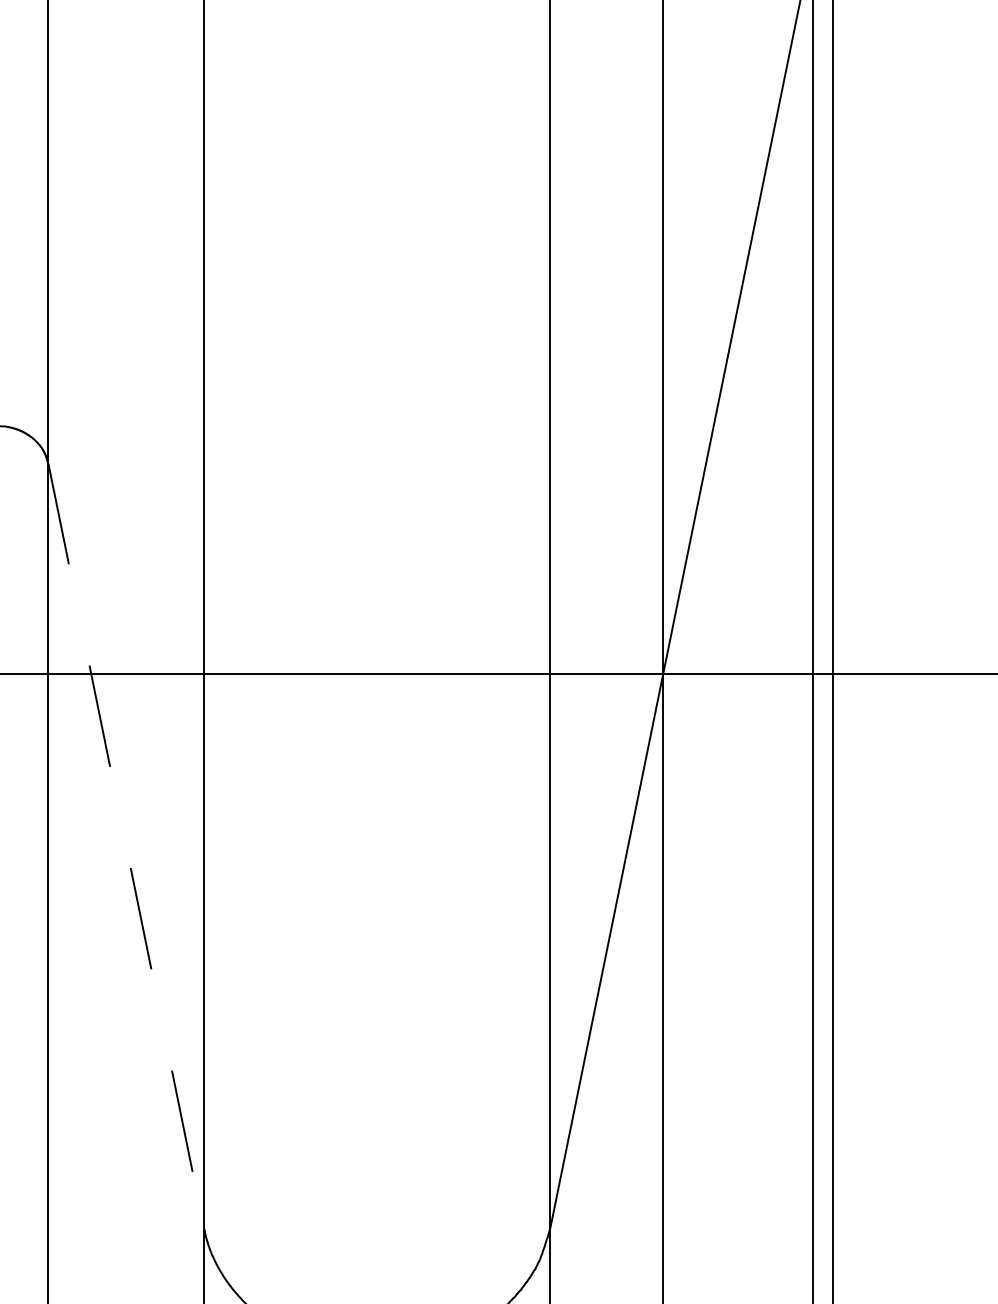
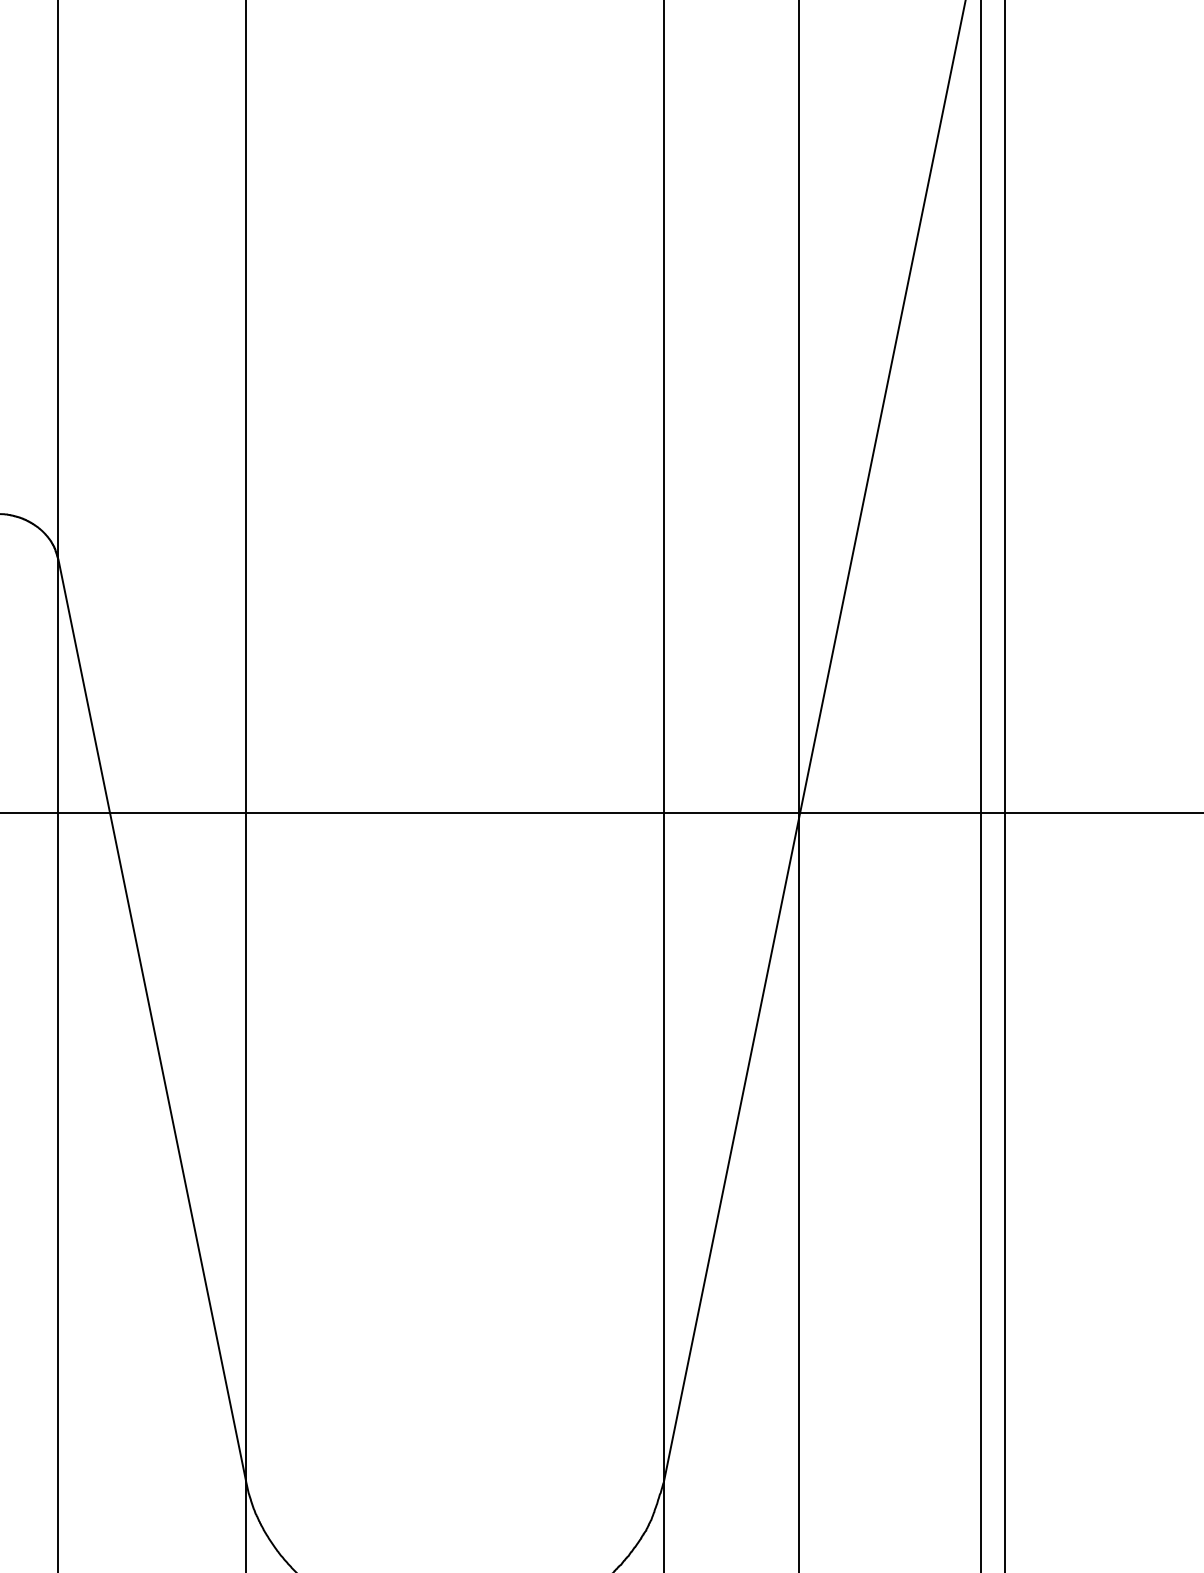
line: (126, 846) -> (152, 1021), dashed -> solid

